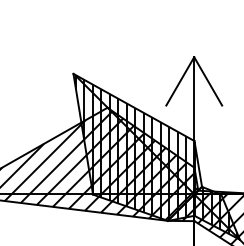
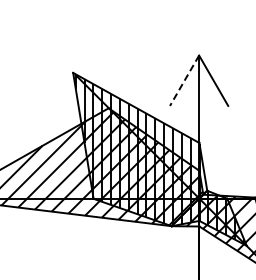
line: (180, 82) -> (184, 81), solid -> dashed

